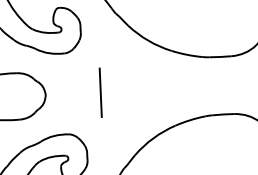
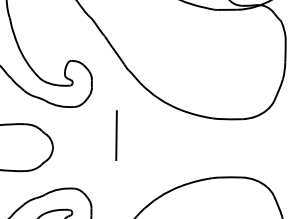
line: (100, 92) -> (116, 135), moved

